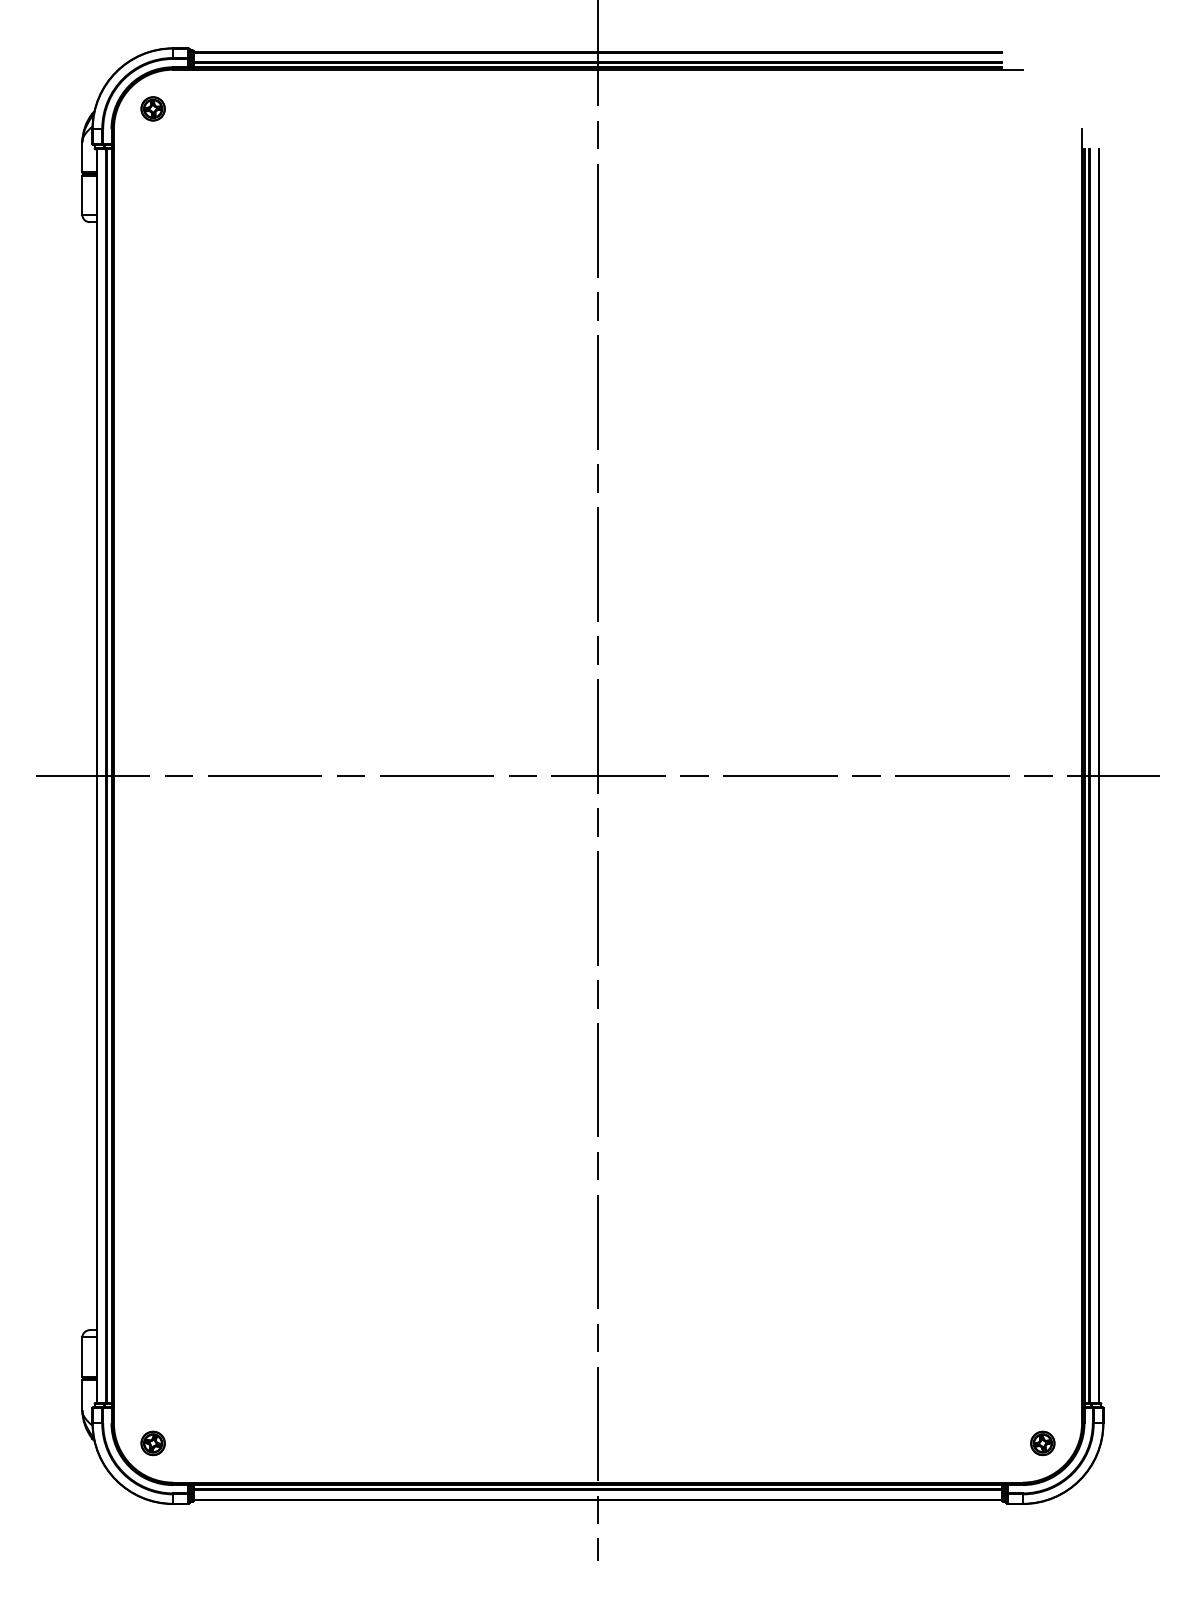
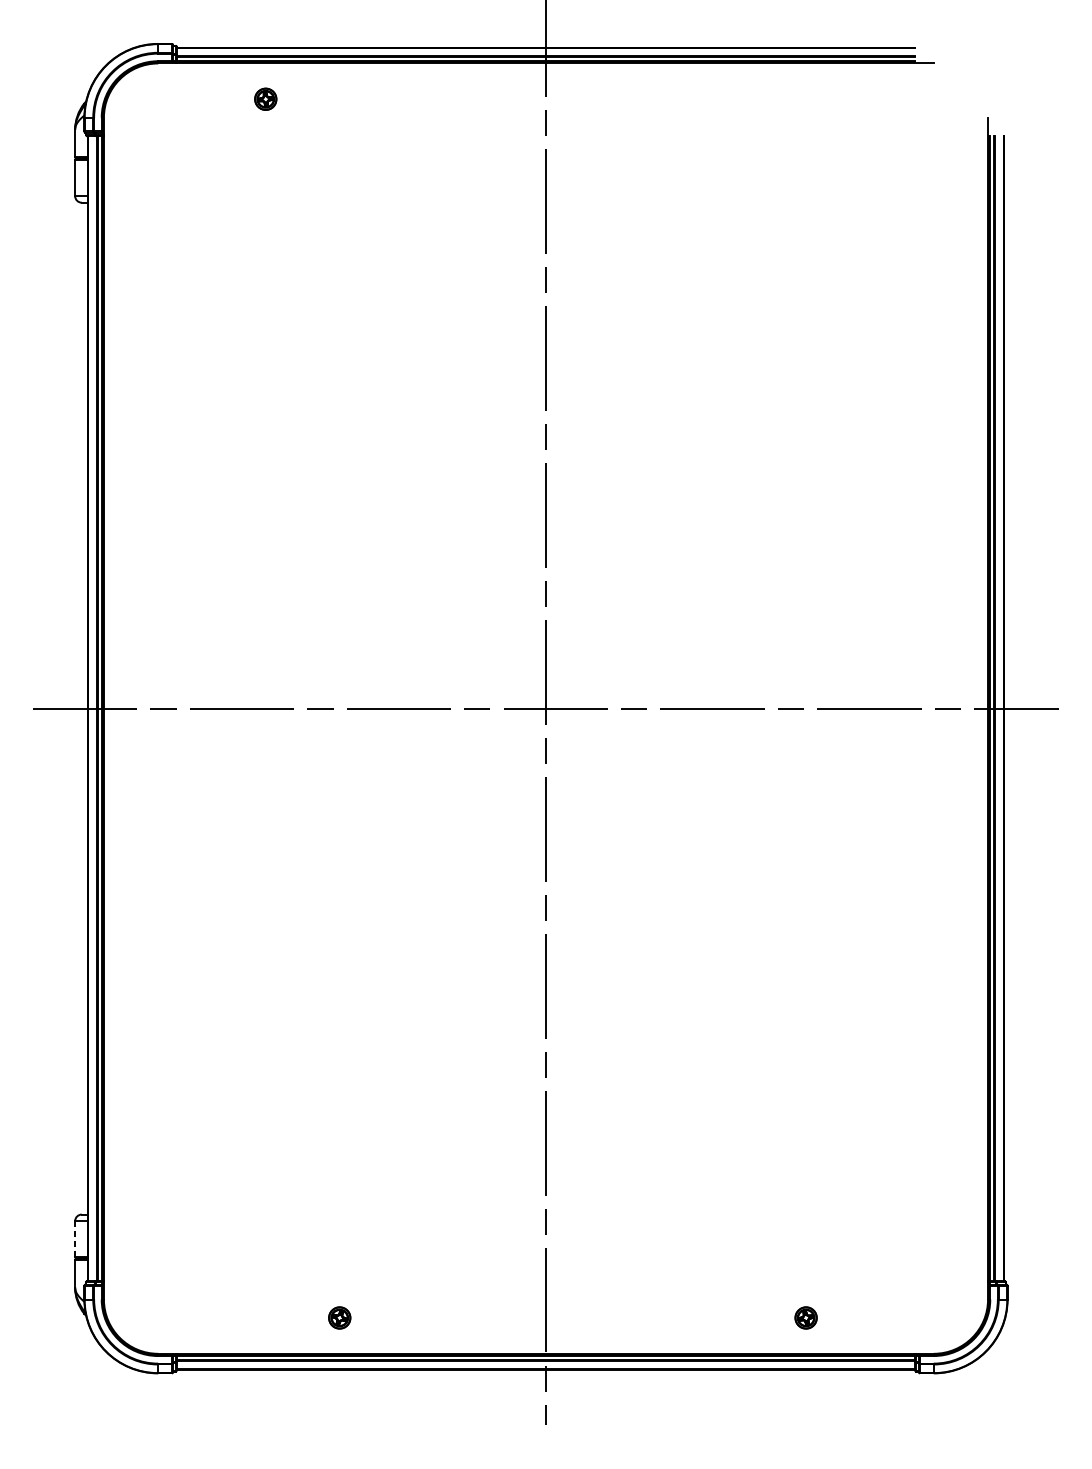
part: (152, 108) -> (265, 98), moved
line: (82, 1357) -> (75, 1239), solid -> dashed
part: (152, 1443) -> (339, 1318), moved
part: (1042, 1443) -> (805, 1318), moved

